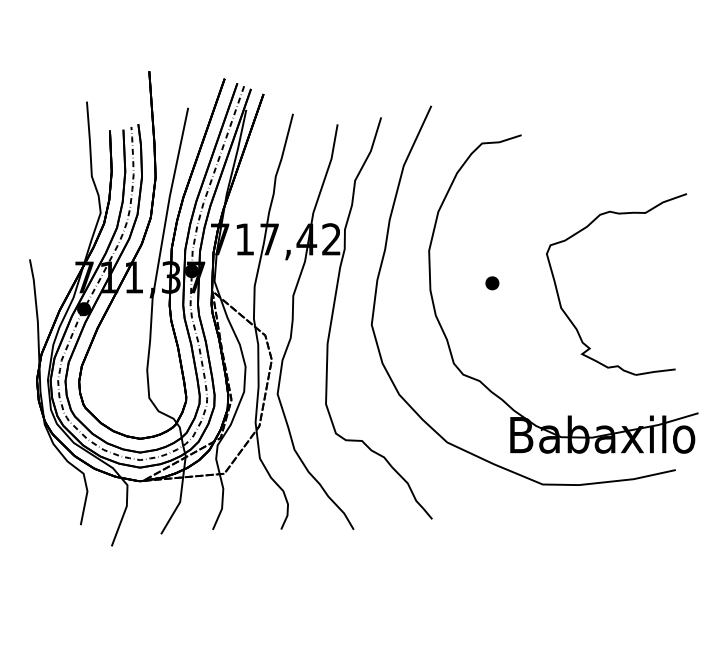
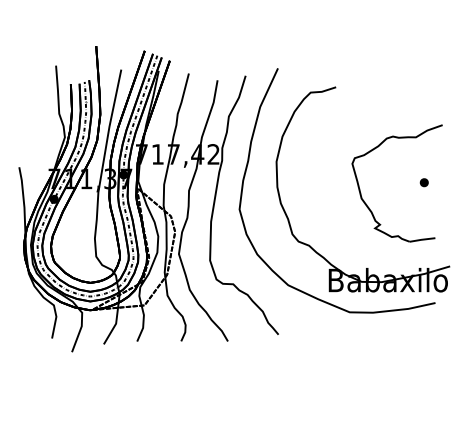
part: (491, 282) -> (423, 182), moved

